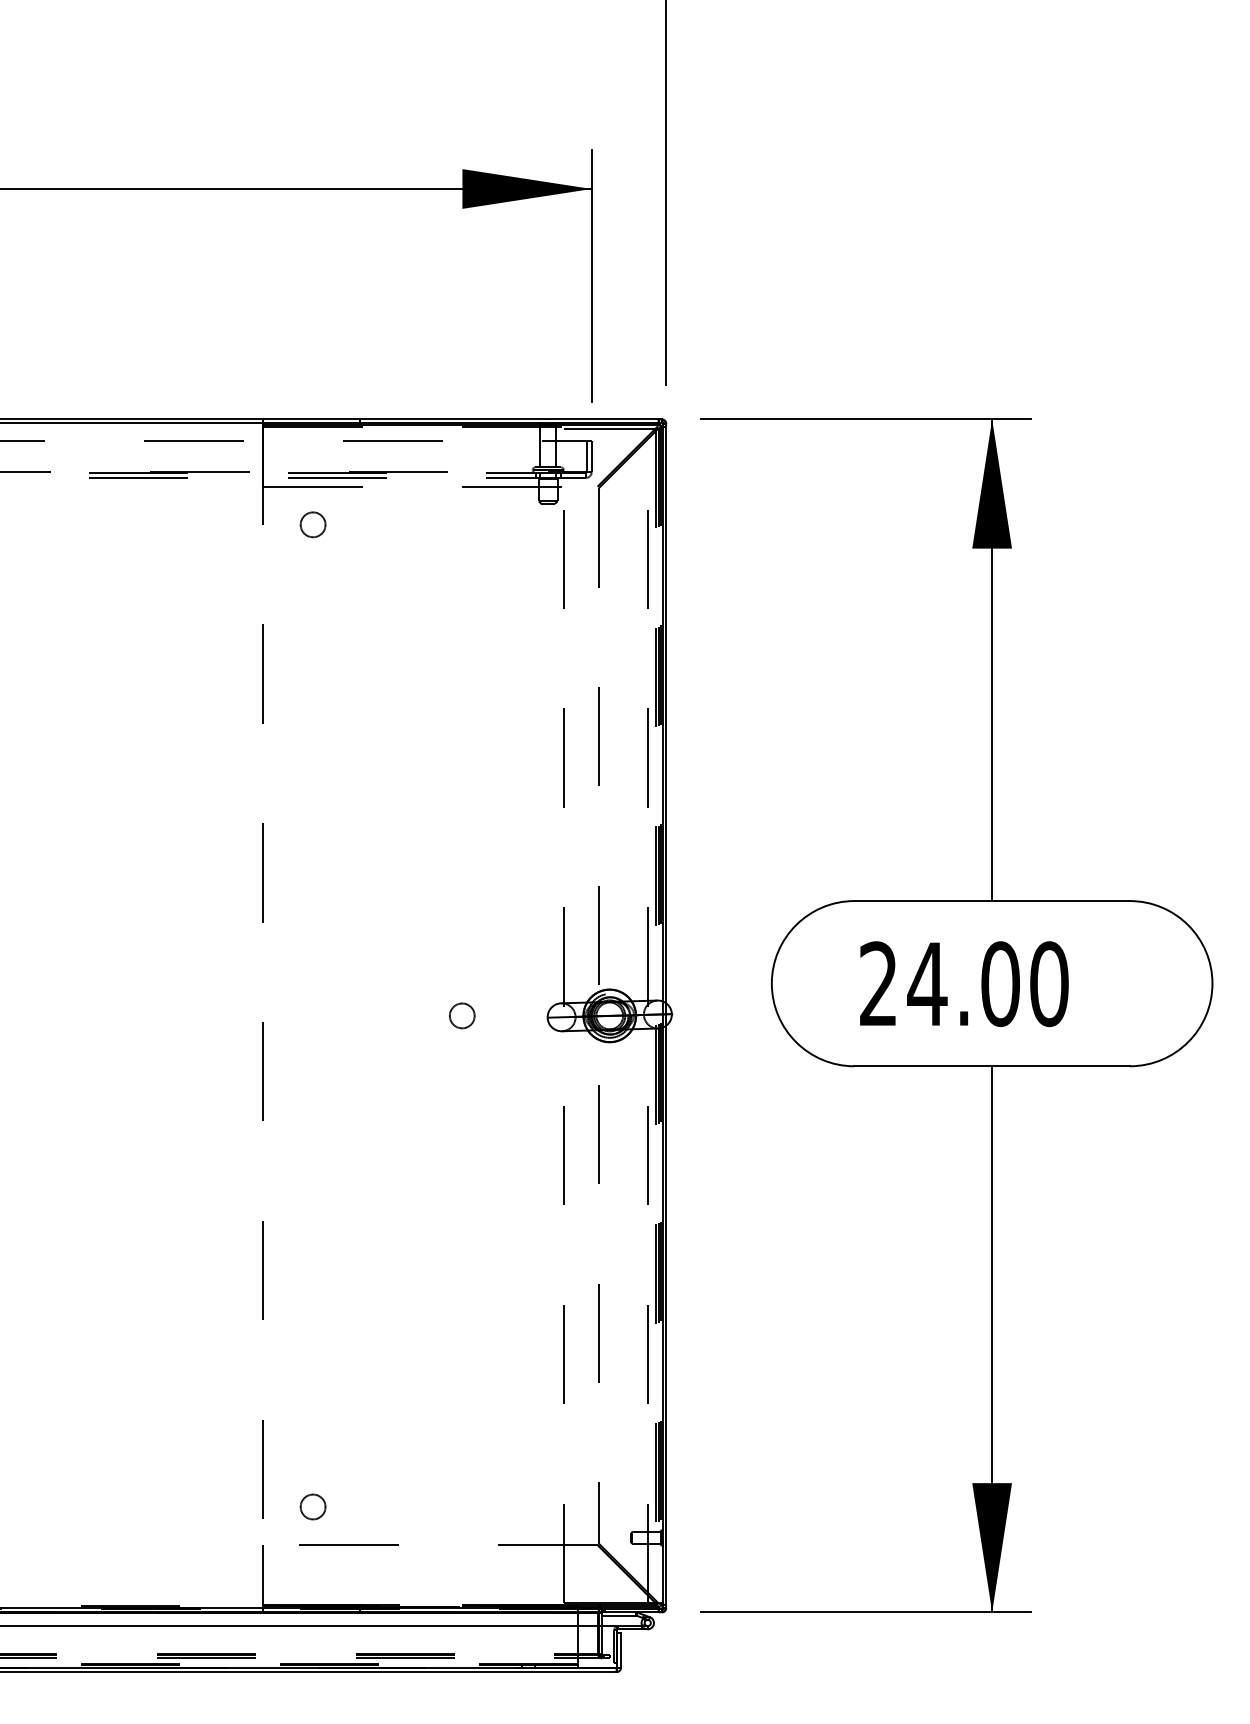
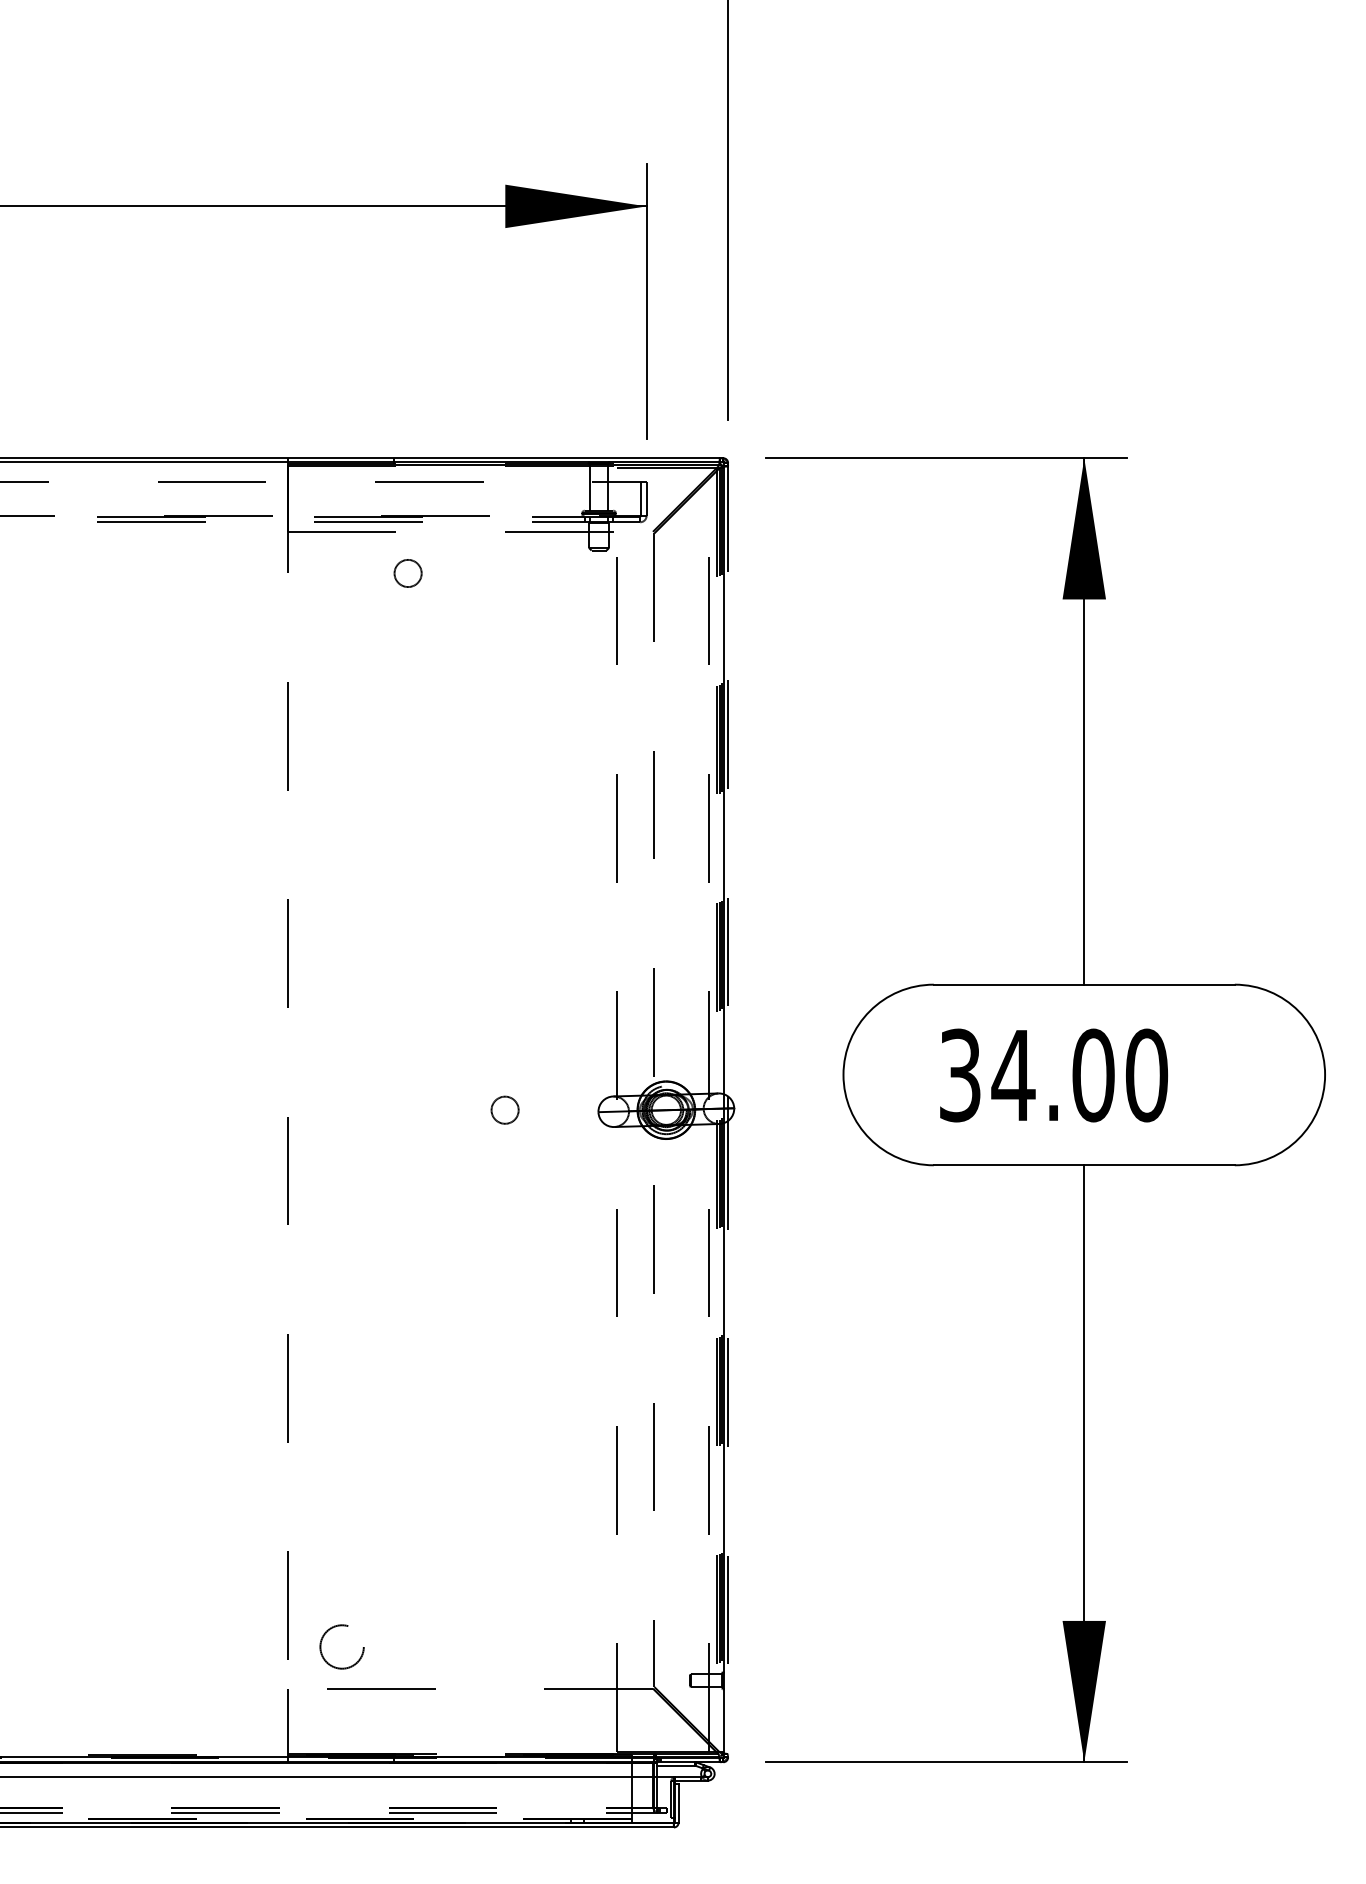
circle: (312, 524) -> (407, 573), moved
line: (666, 713) -> (728, 779), solid -> dashed
text: (878, 984) -> (960, 1075), 24.00 -> 34.00
line: (666, 1317) -> (728, 1439), solid -> dashed
circle: (312, 1506) -> (341, 1646), size x1.6

